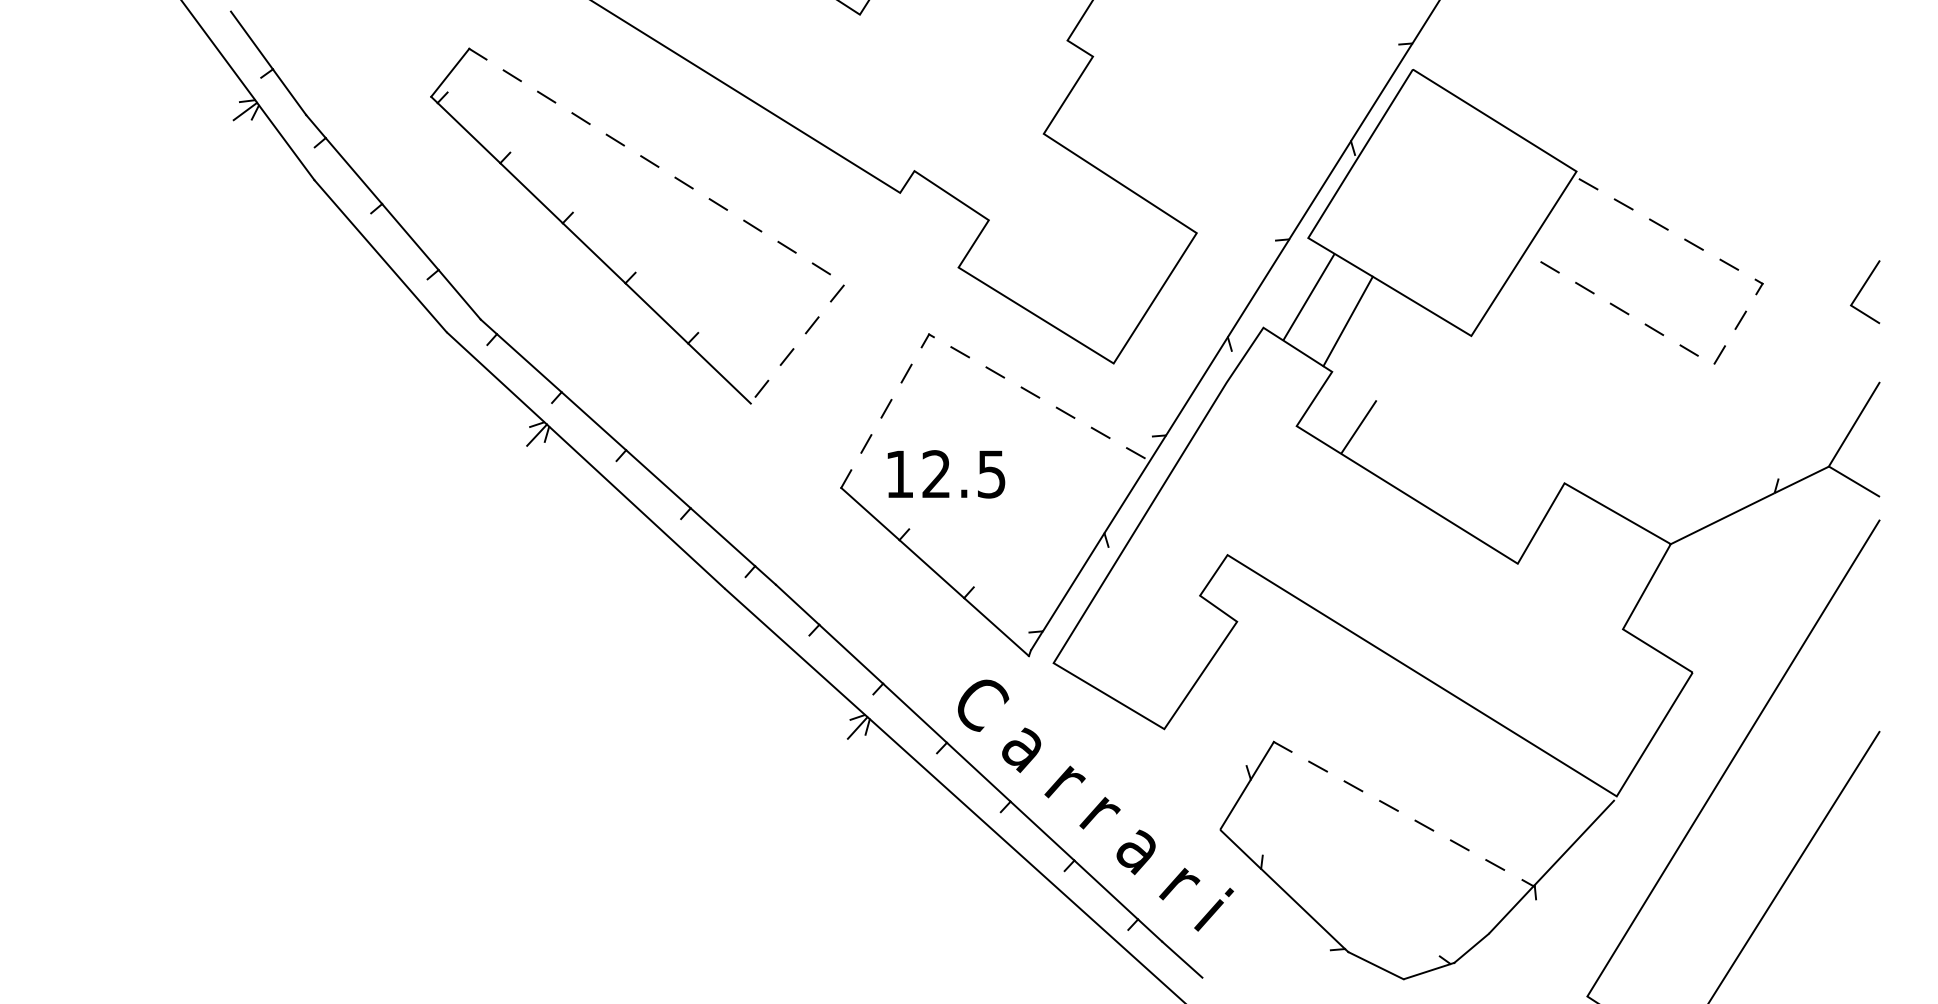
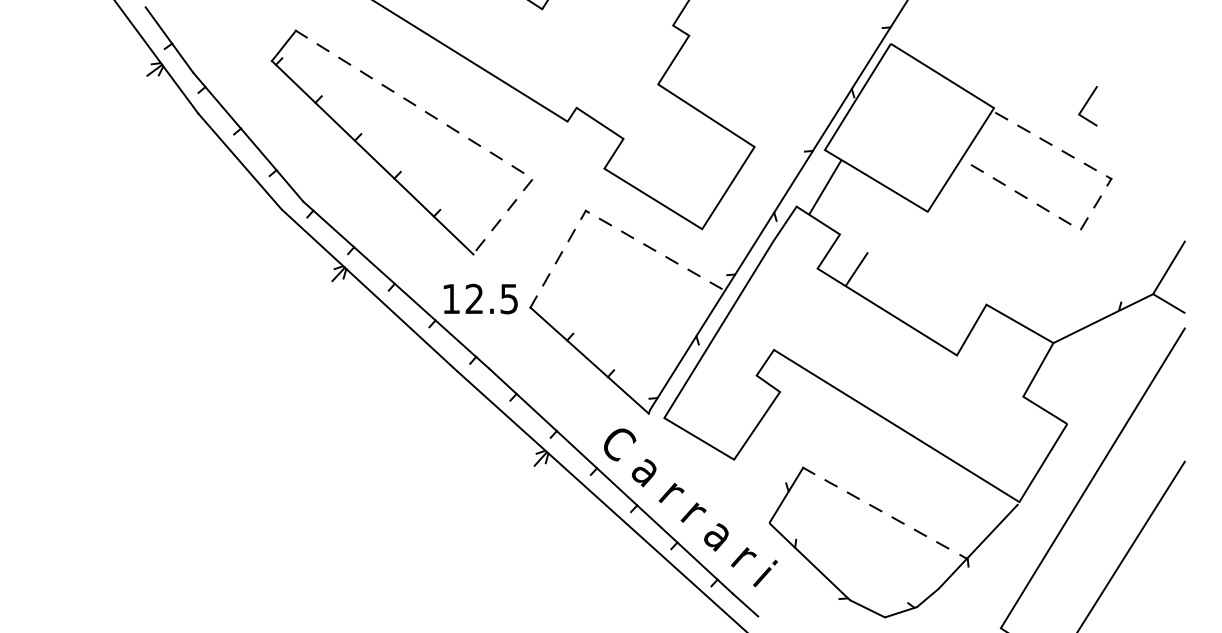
line: (1862, 291) -> (1086, 105), moved
line: (1347, 321) -> (849, 202), removed
text: (946, 473) -> (480, 298), moved

